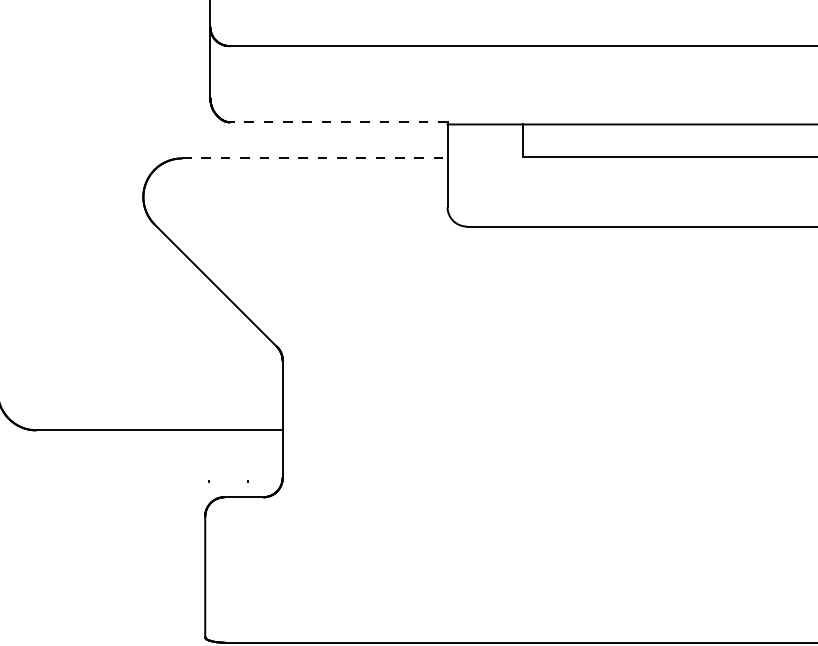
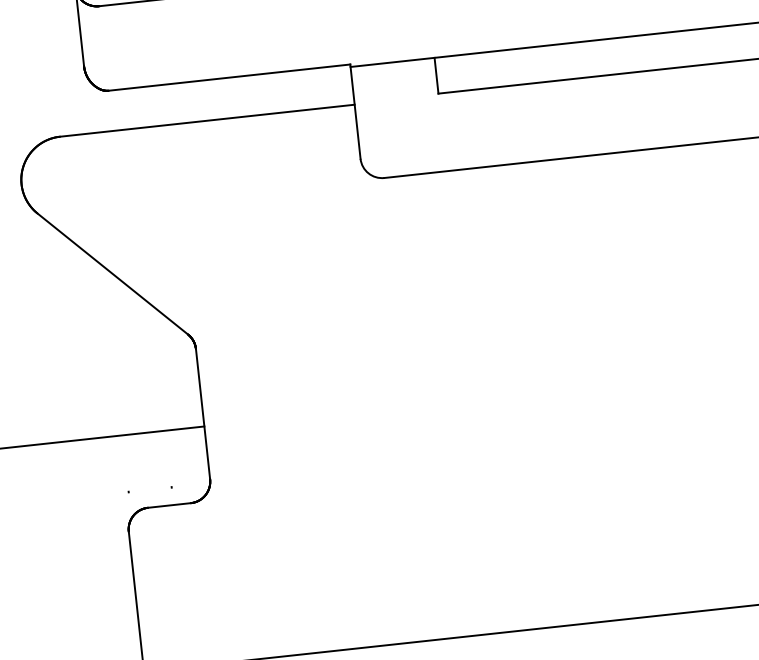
line: (338, 122) -> (229, 77), dashed -> solid
line: (314, 158) -> (206, 120), dashed -> solid

